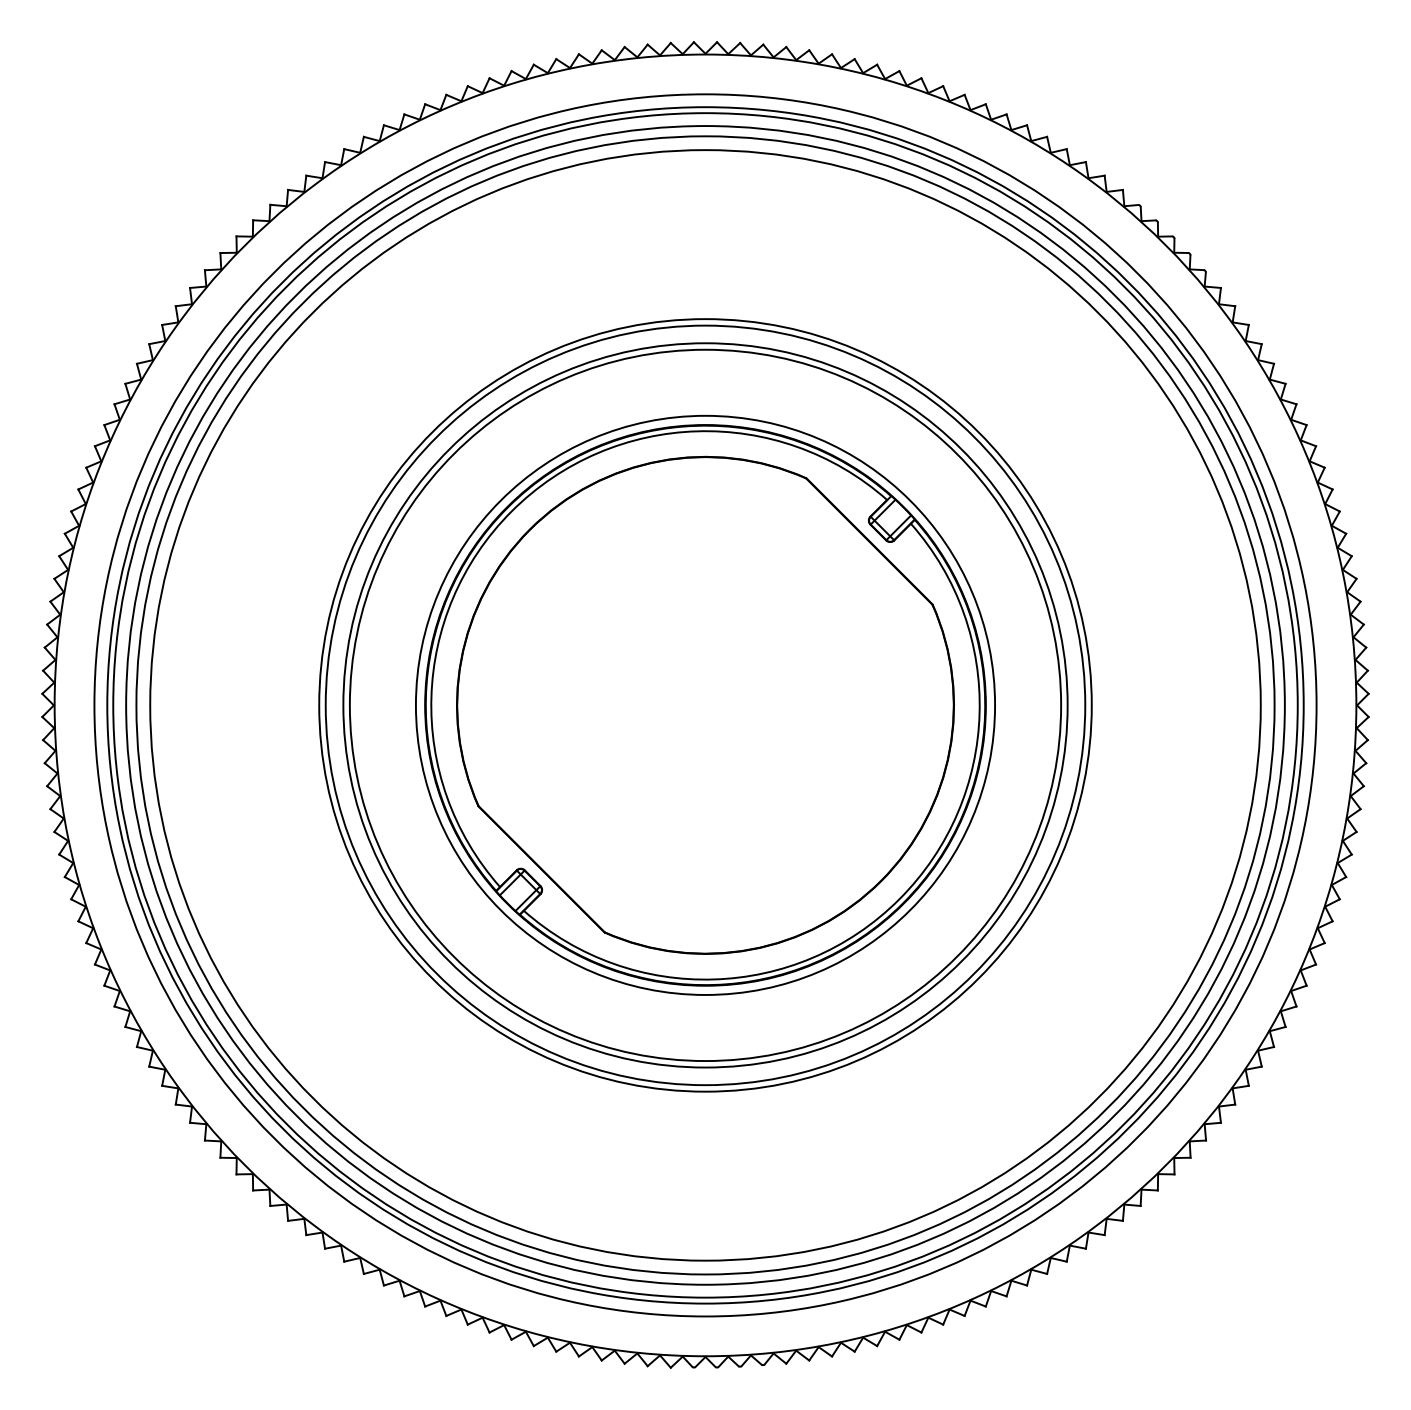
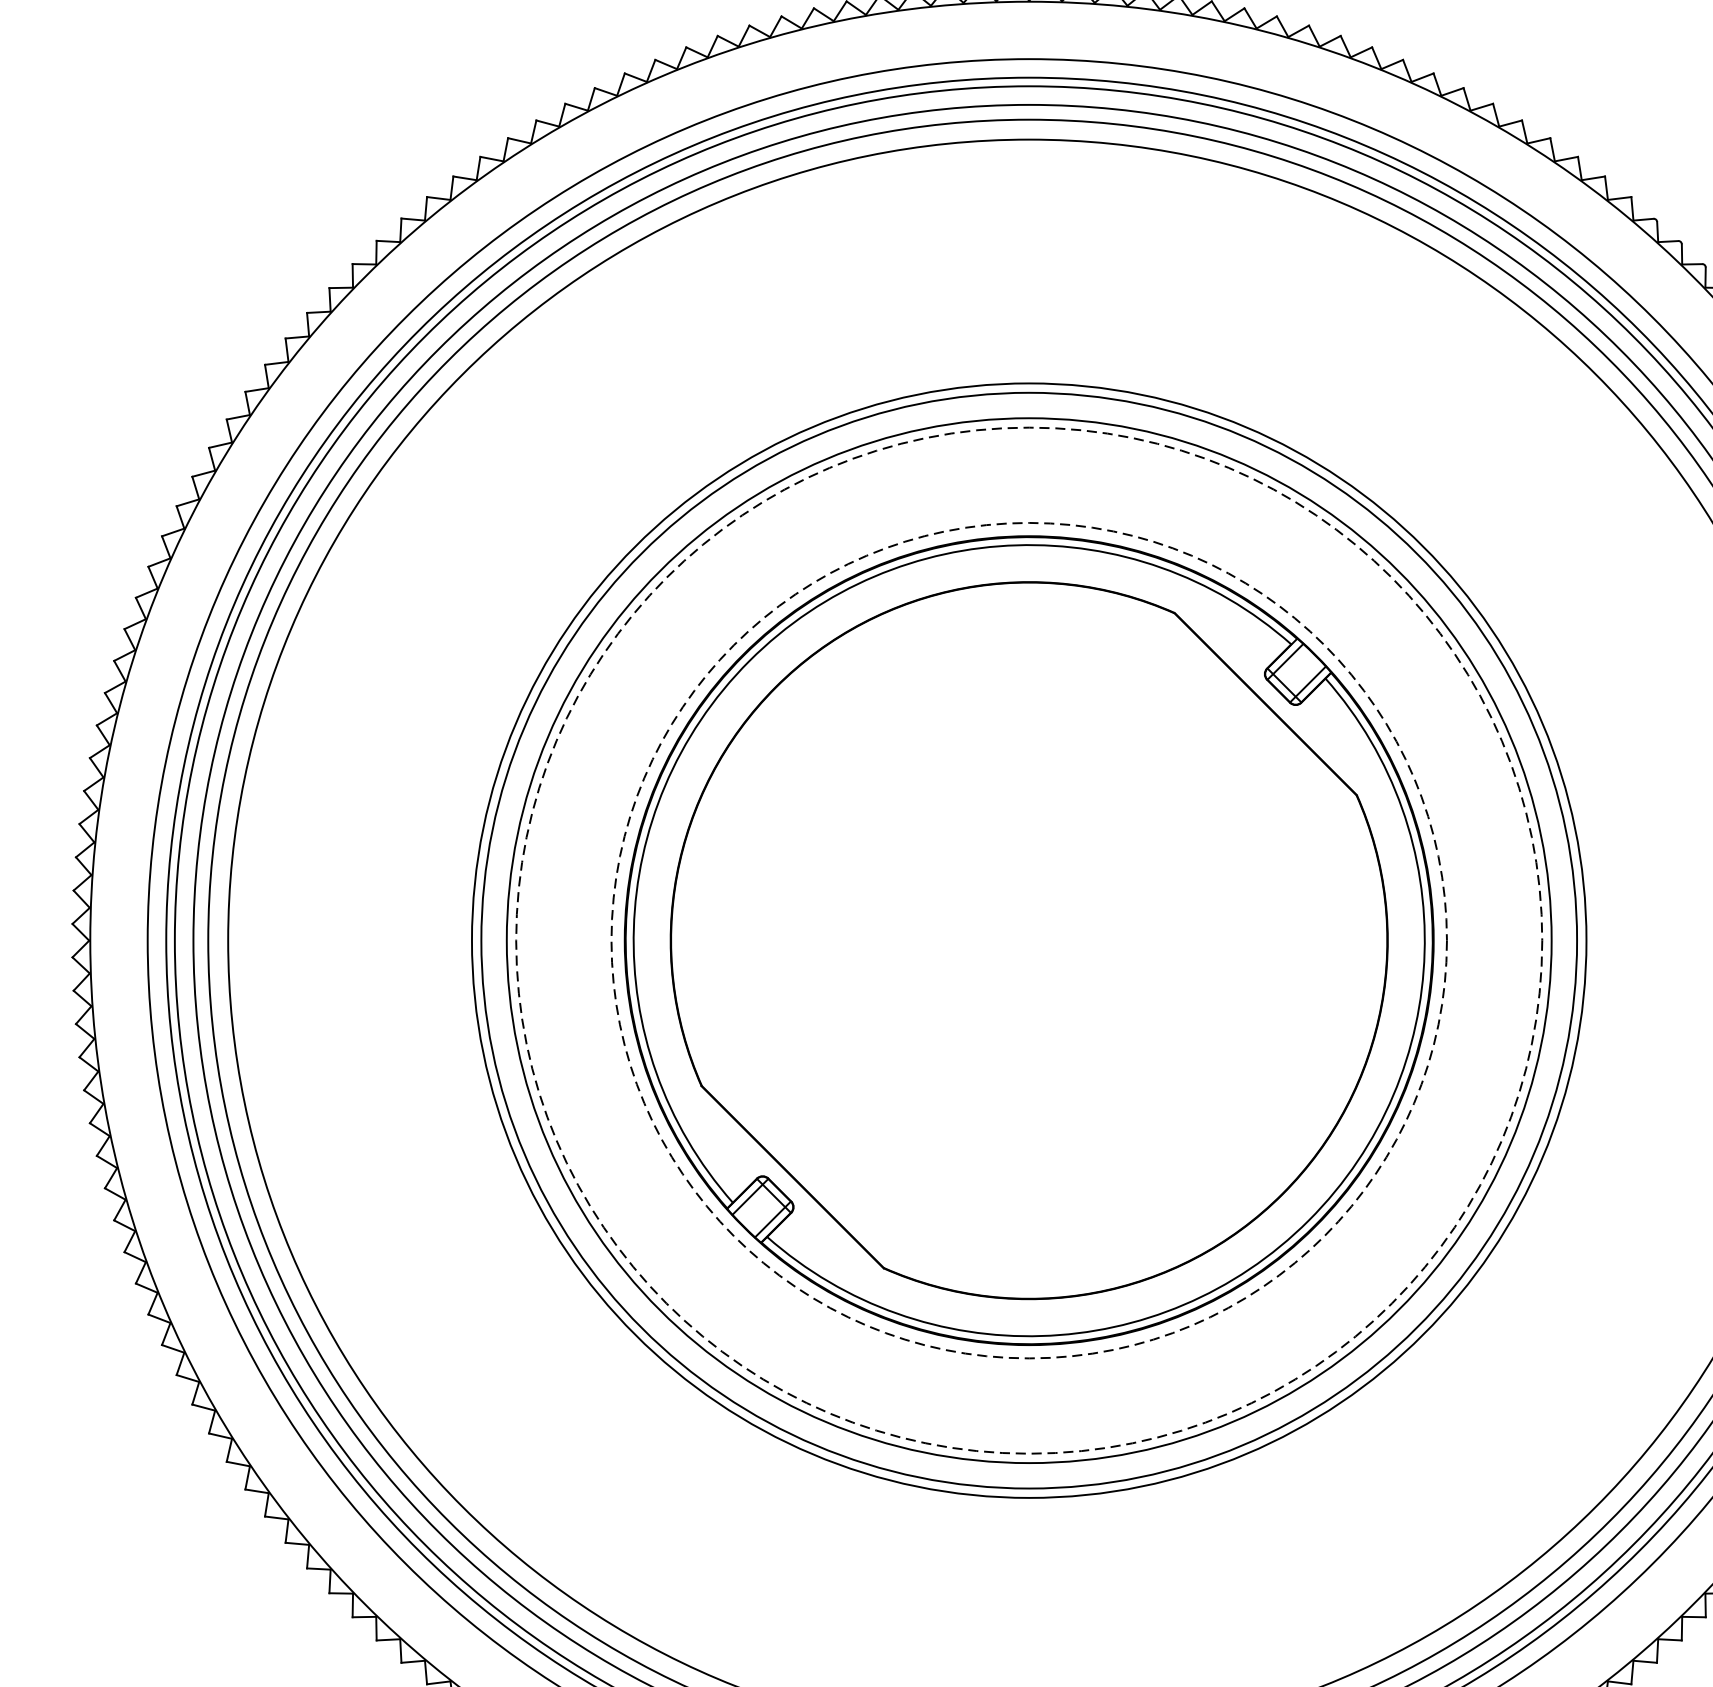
circle: (705, 704) -> (1029, 939), solid -> dashed
circle: (705, 705) -> (1029, 940), solid -> dashed

